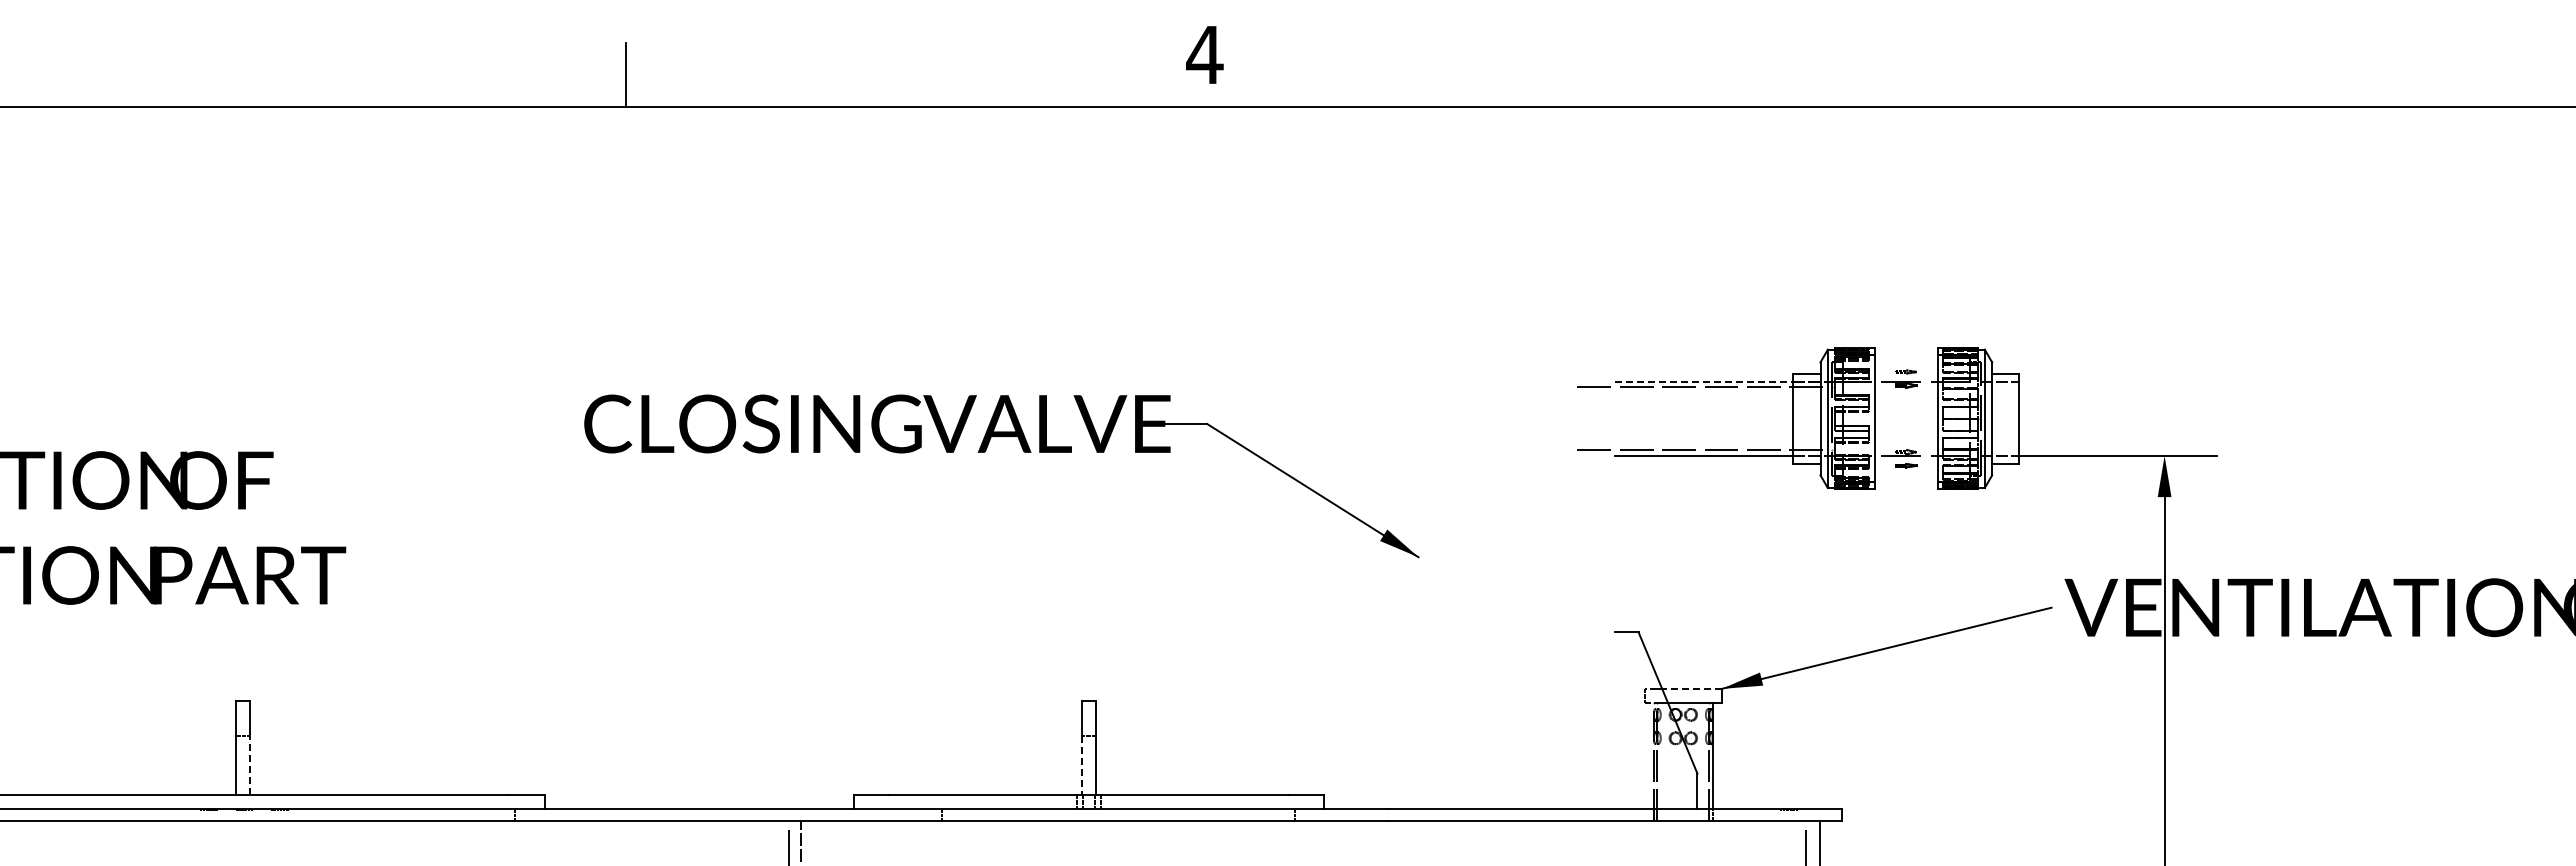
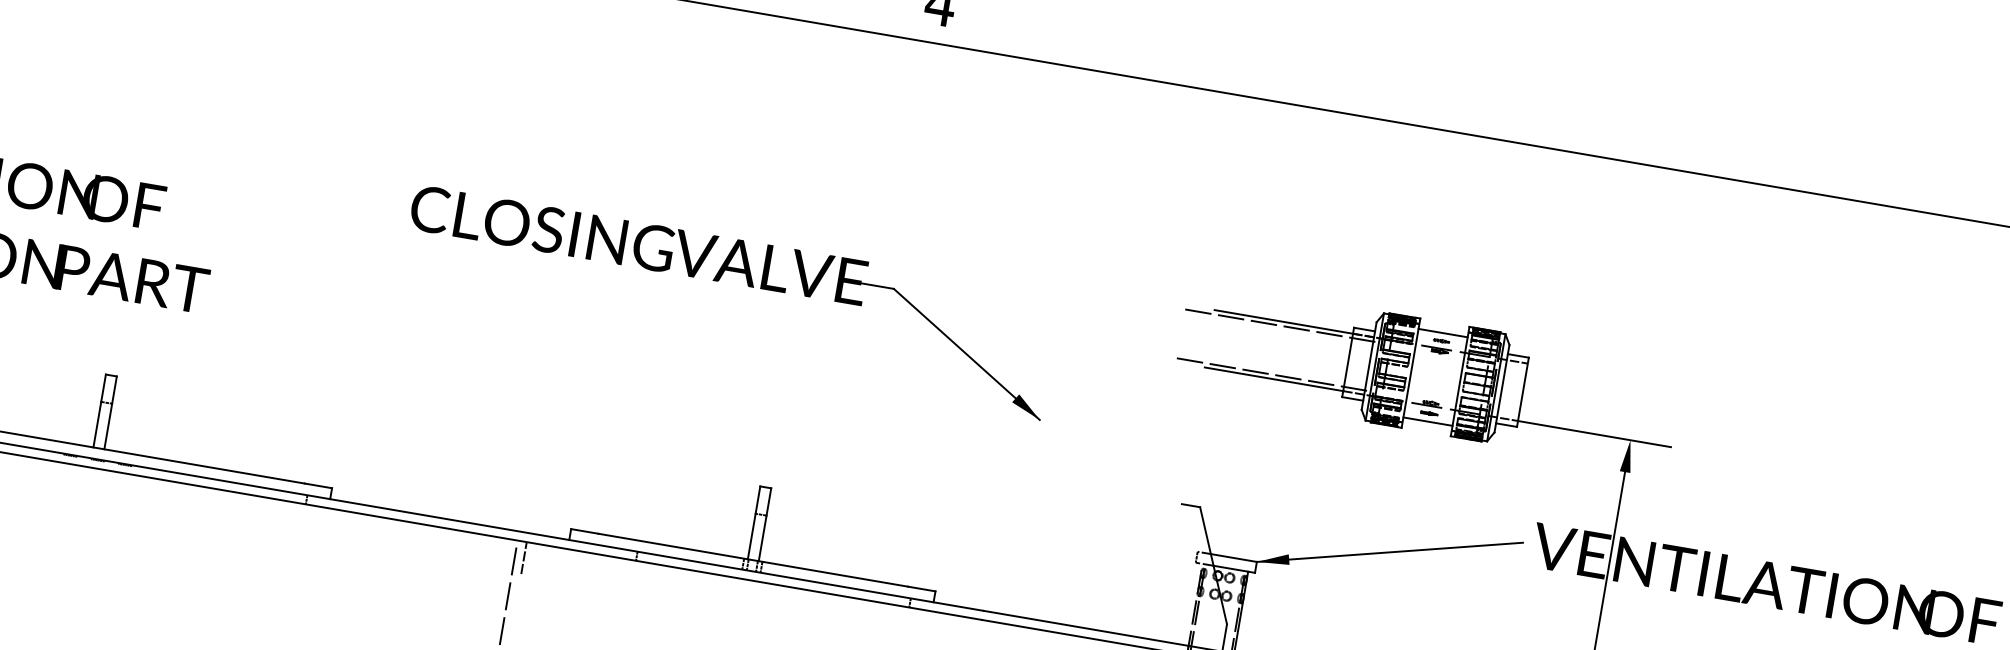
line: (1906, 361) -> (1443, 333), added
line: (1704, 381) -> (1284, 321), dashed -> solid
line: (1906, 476) -> (1428, 422), added
line: (1691, 688) -> (1233, 557), dashed -> solid
line: (250, 764) -> (108, 425), dashed -> solid
line: (1081, 765) -> (751, 536), dashed -> solid

